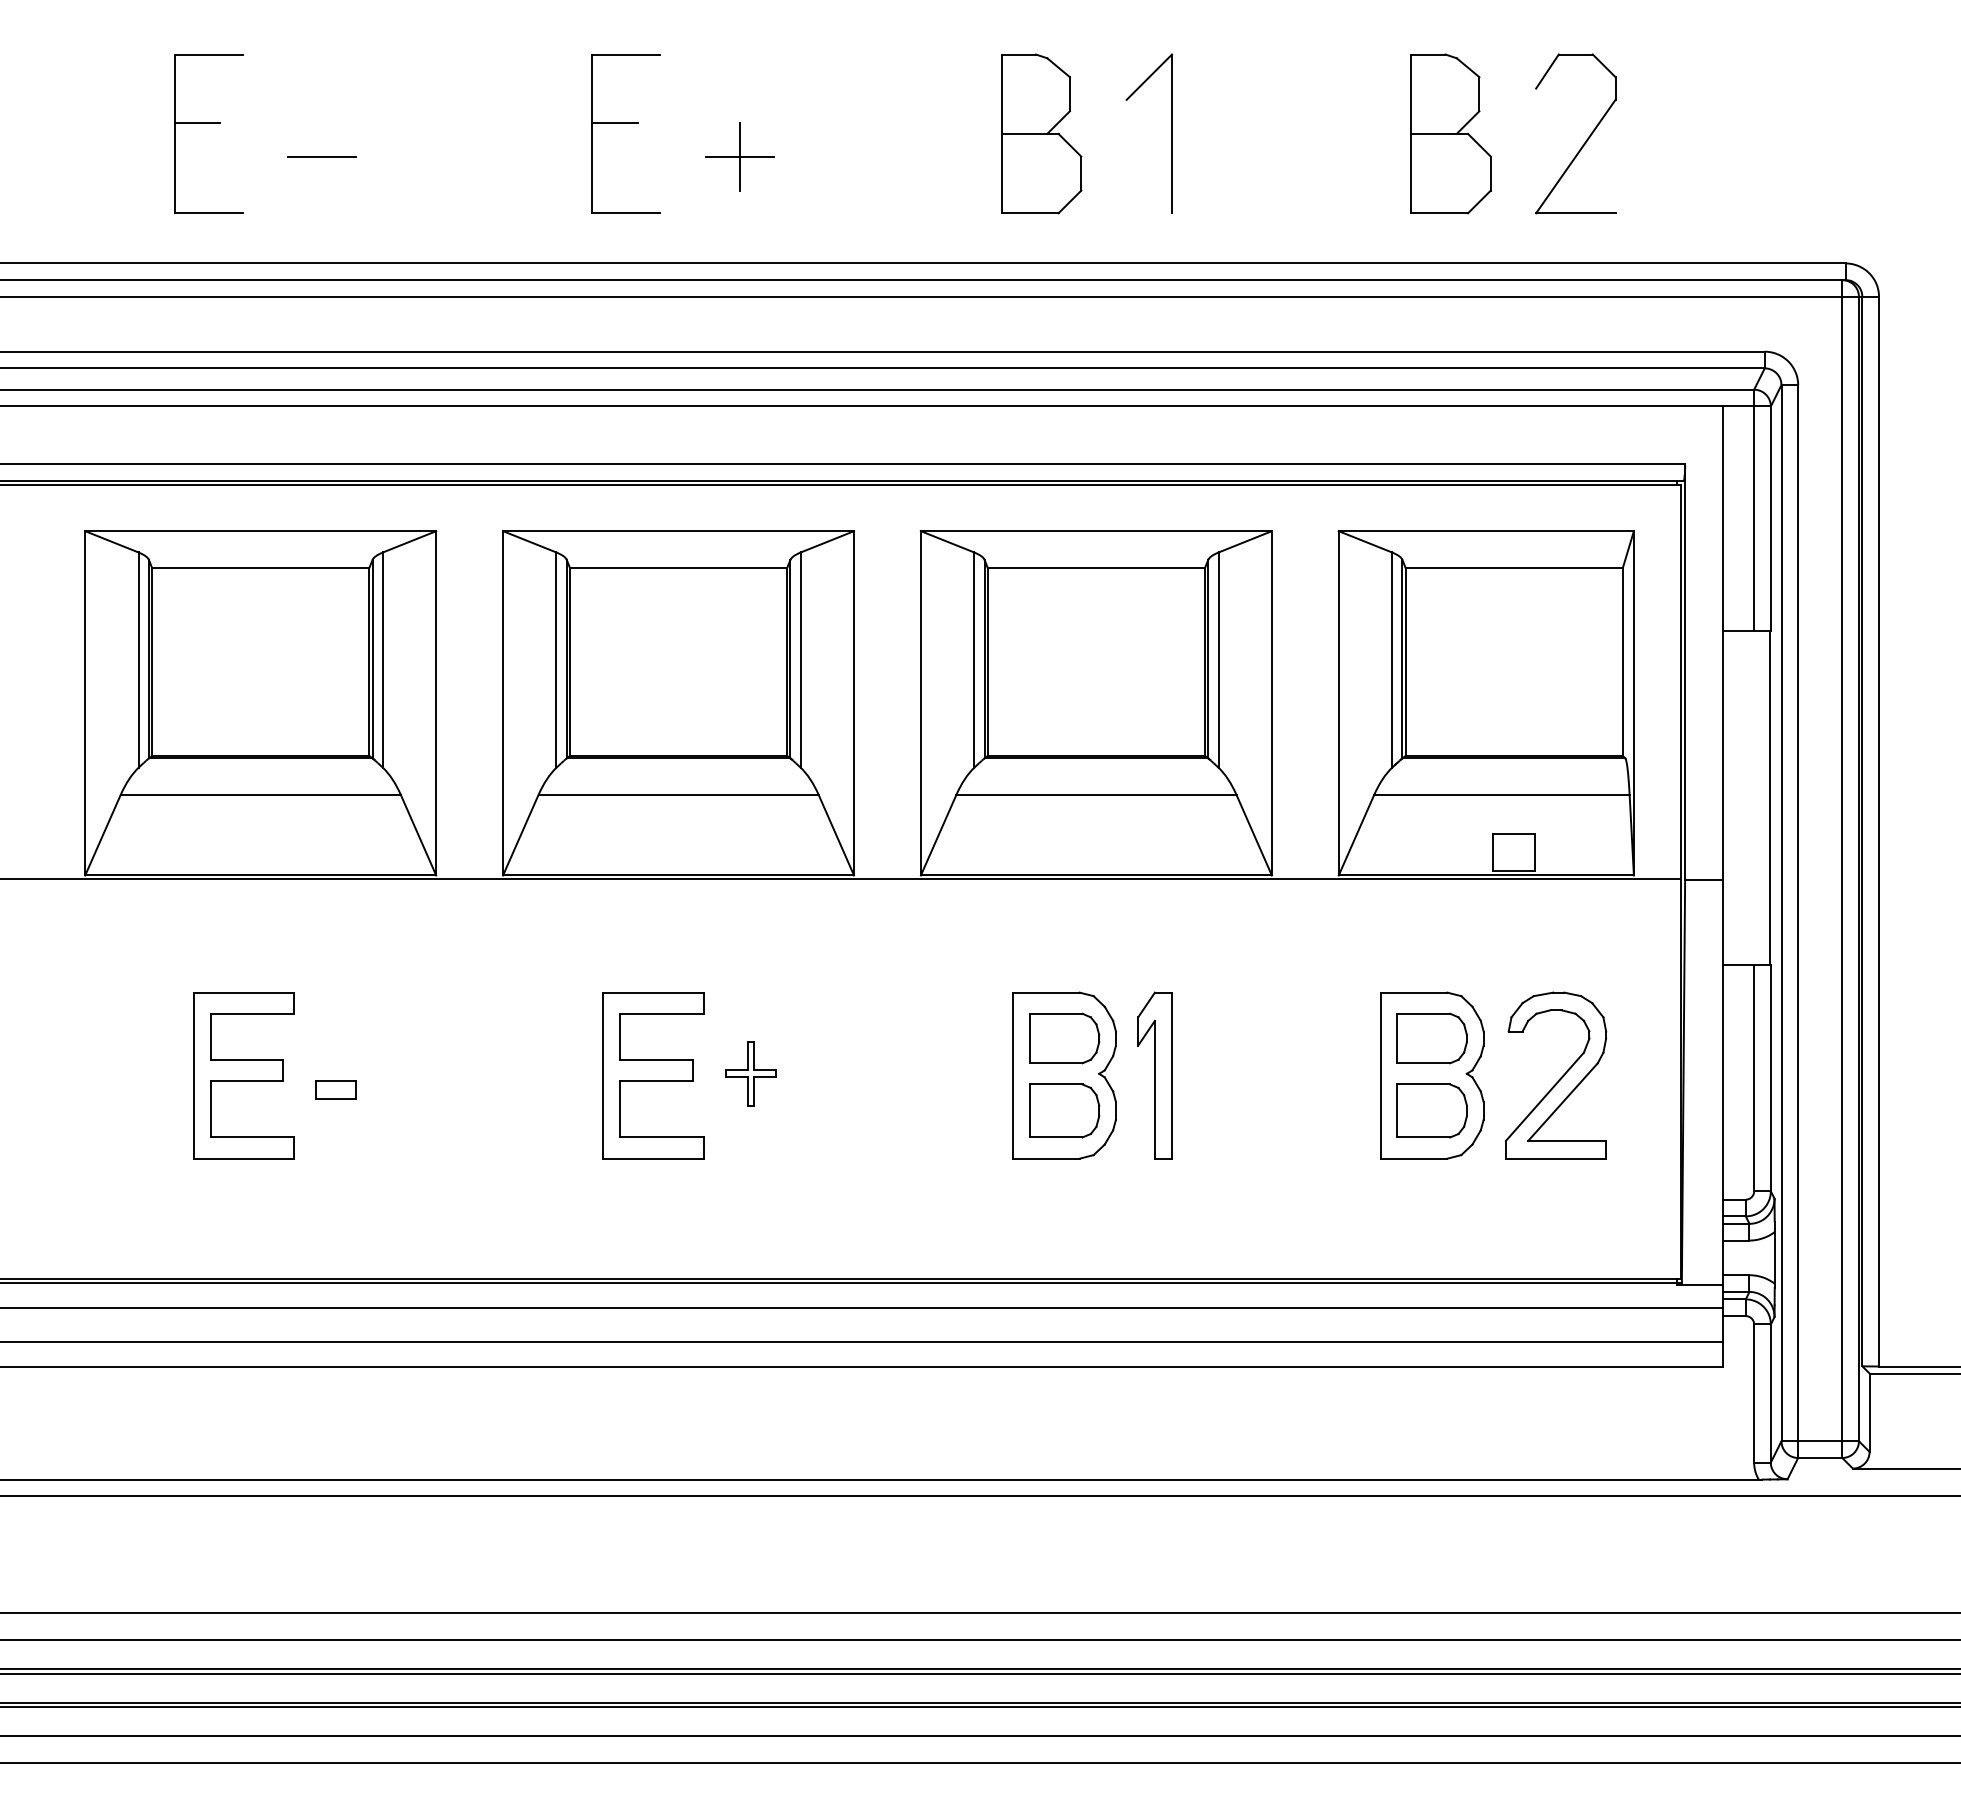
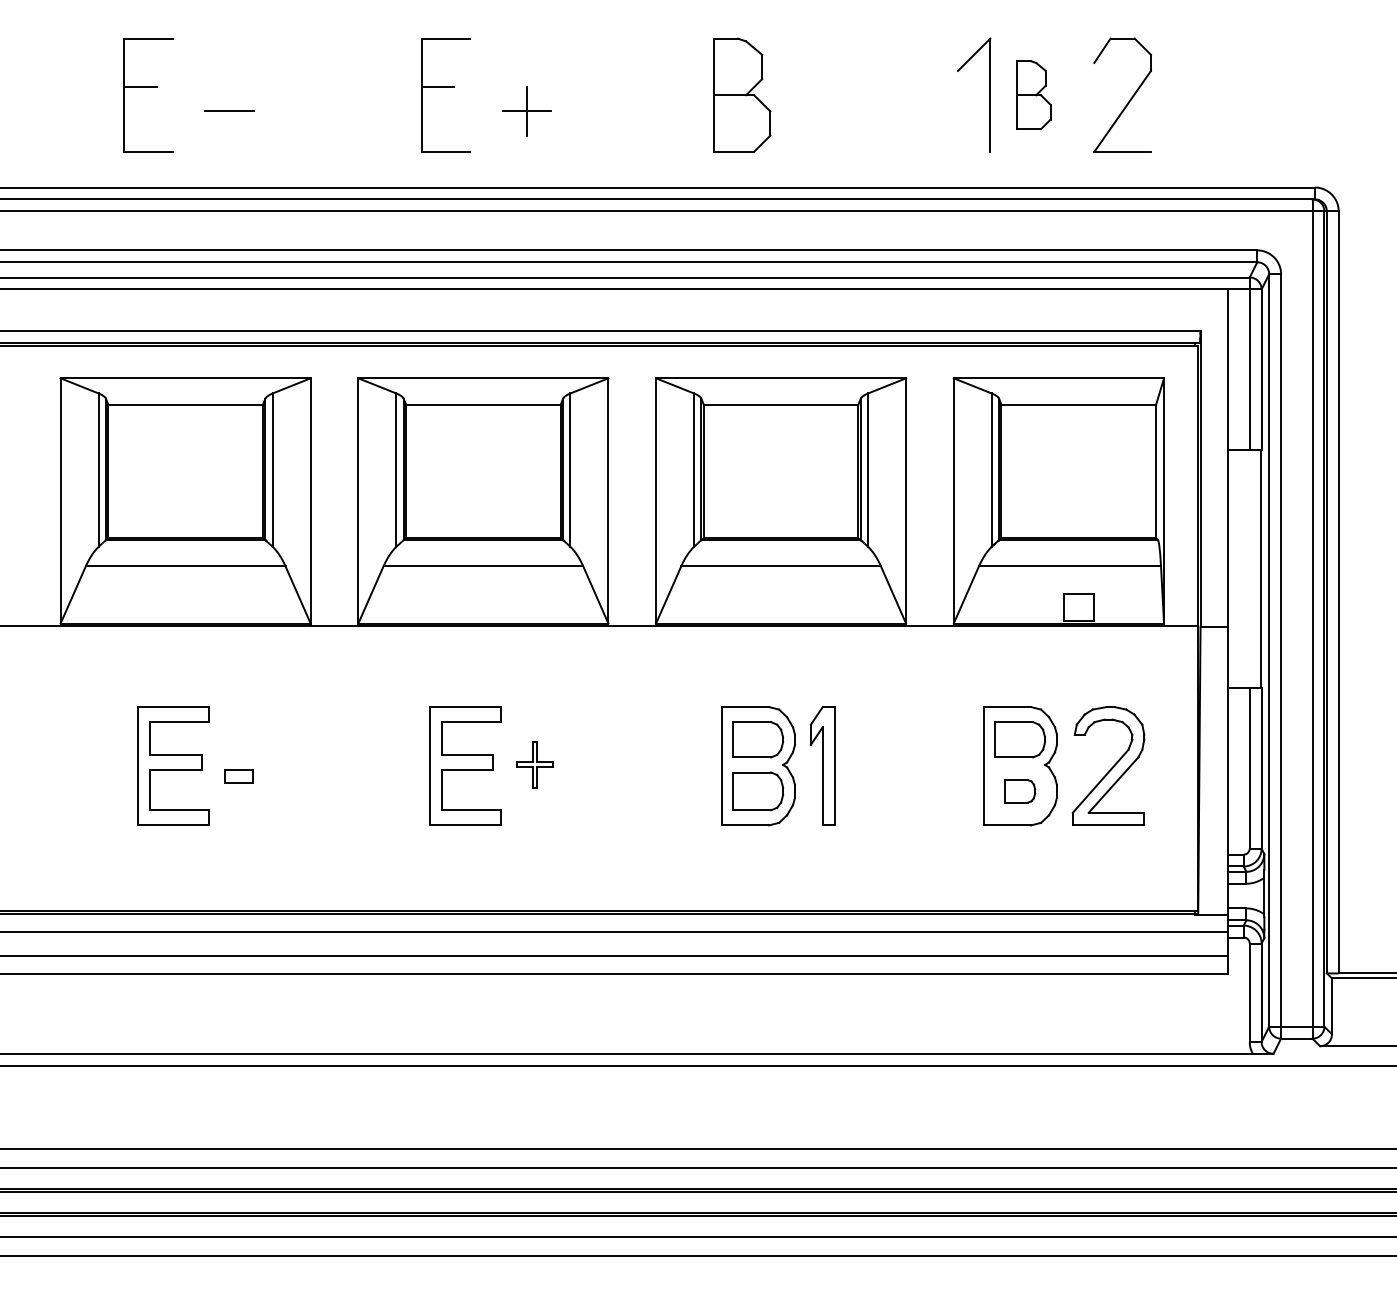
part: (1171, 133) -> (989, 94), moved
part: (1450, 133) -> (1033, 94), size x0.6
part: (1431, 1110) -> (1019, 791), size x0.6

